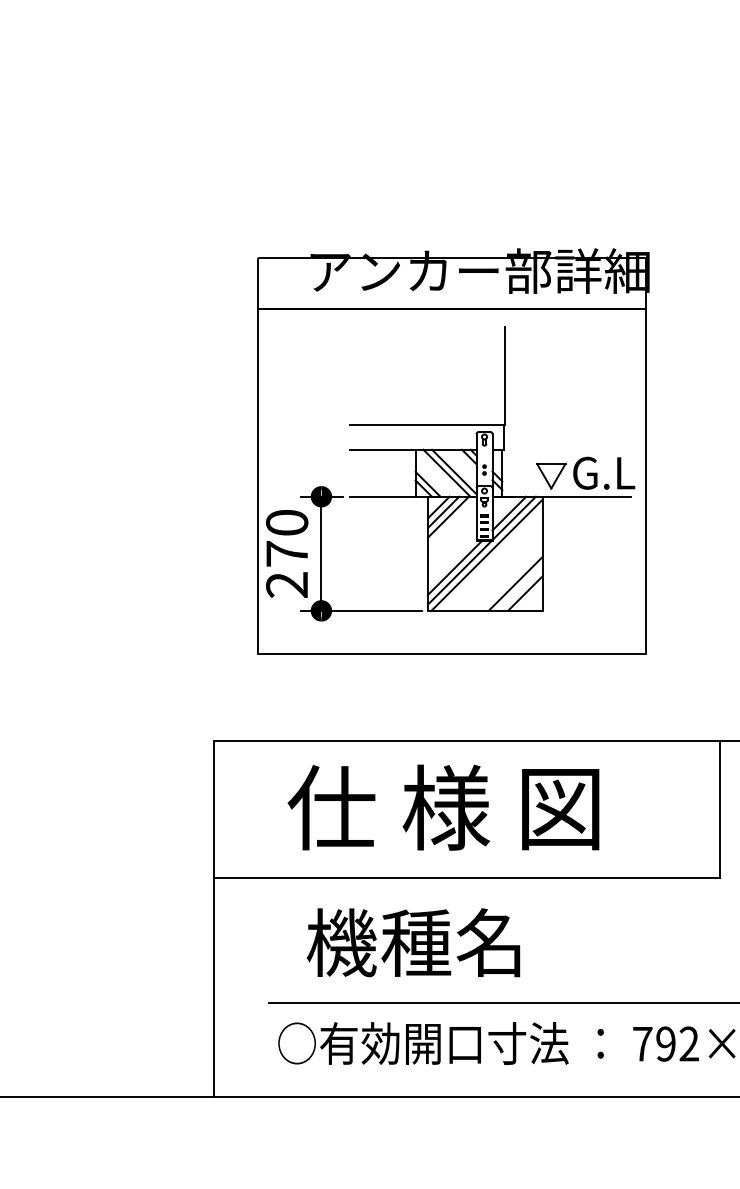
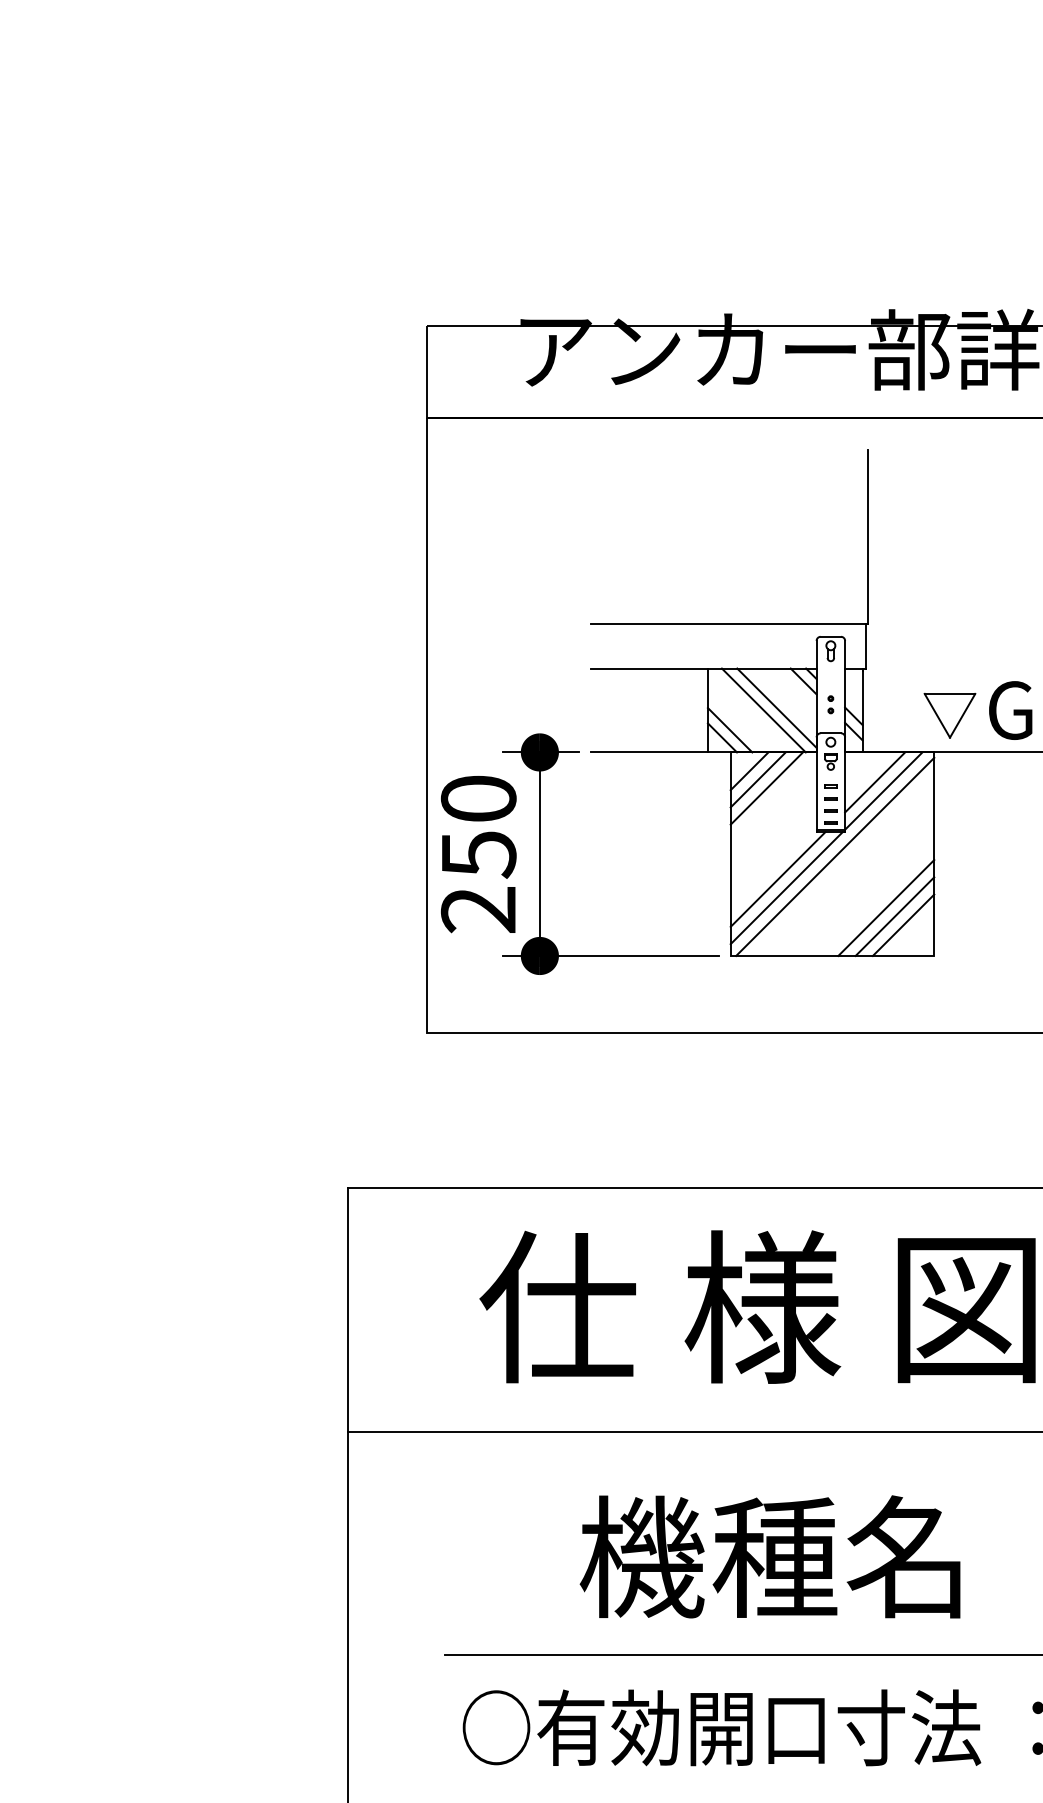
text: (287, 554) -> (479, 855), 270 -> 250
line: (520, 588) -> (895, 916), added
text: (413, 942) -> (770, 1556), moved

